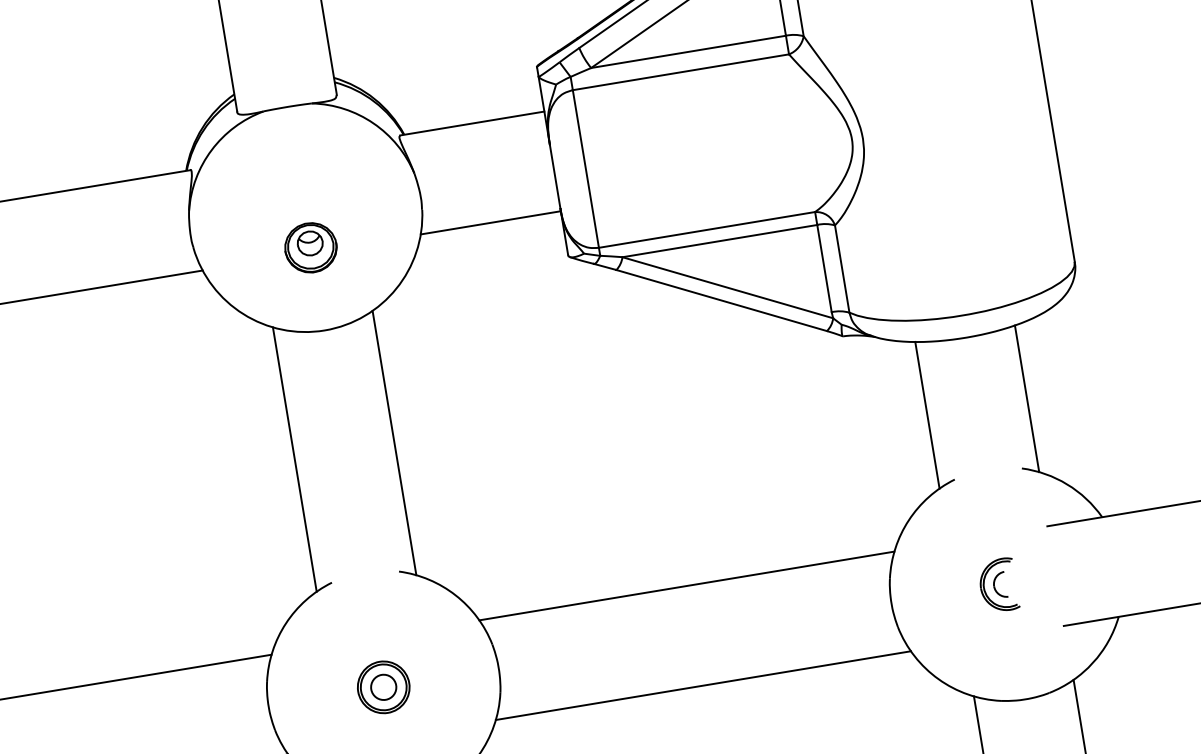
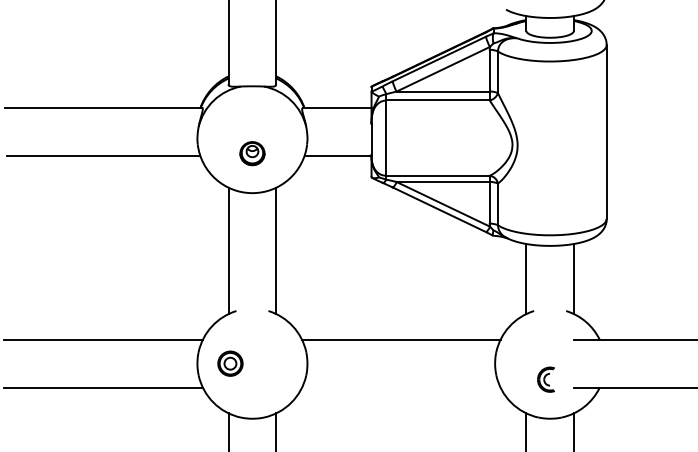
part: (996, 585) -> (545, 379), moved
line: (703, 685) -> (401, 387), removed
part: (383, 686) -> (230, 363), moved

